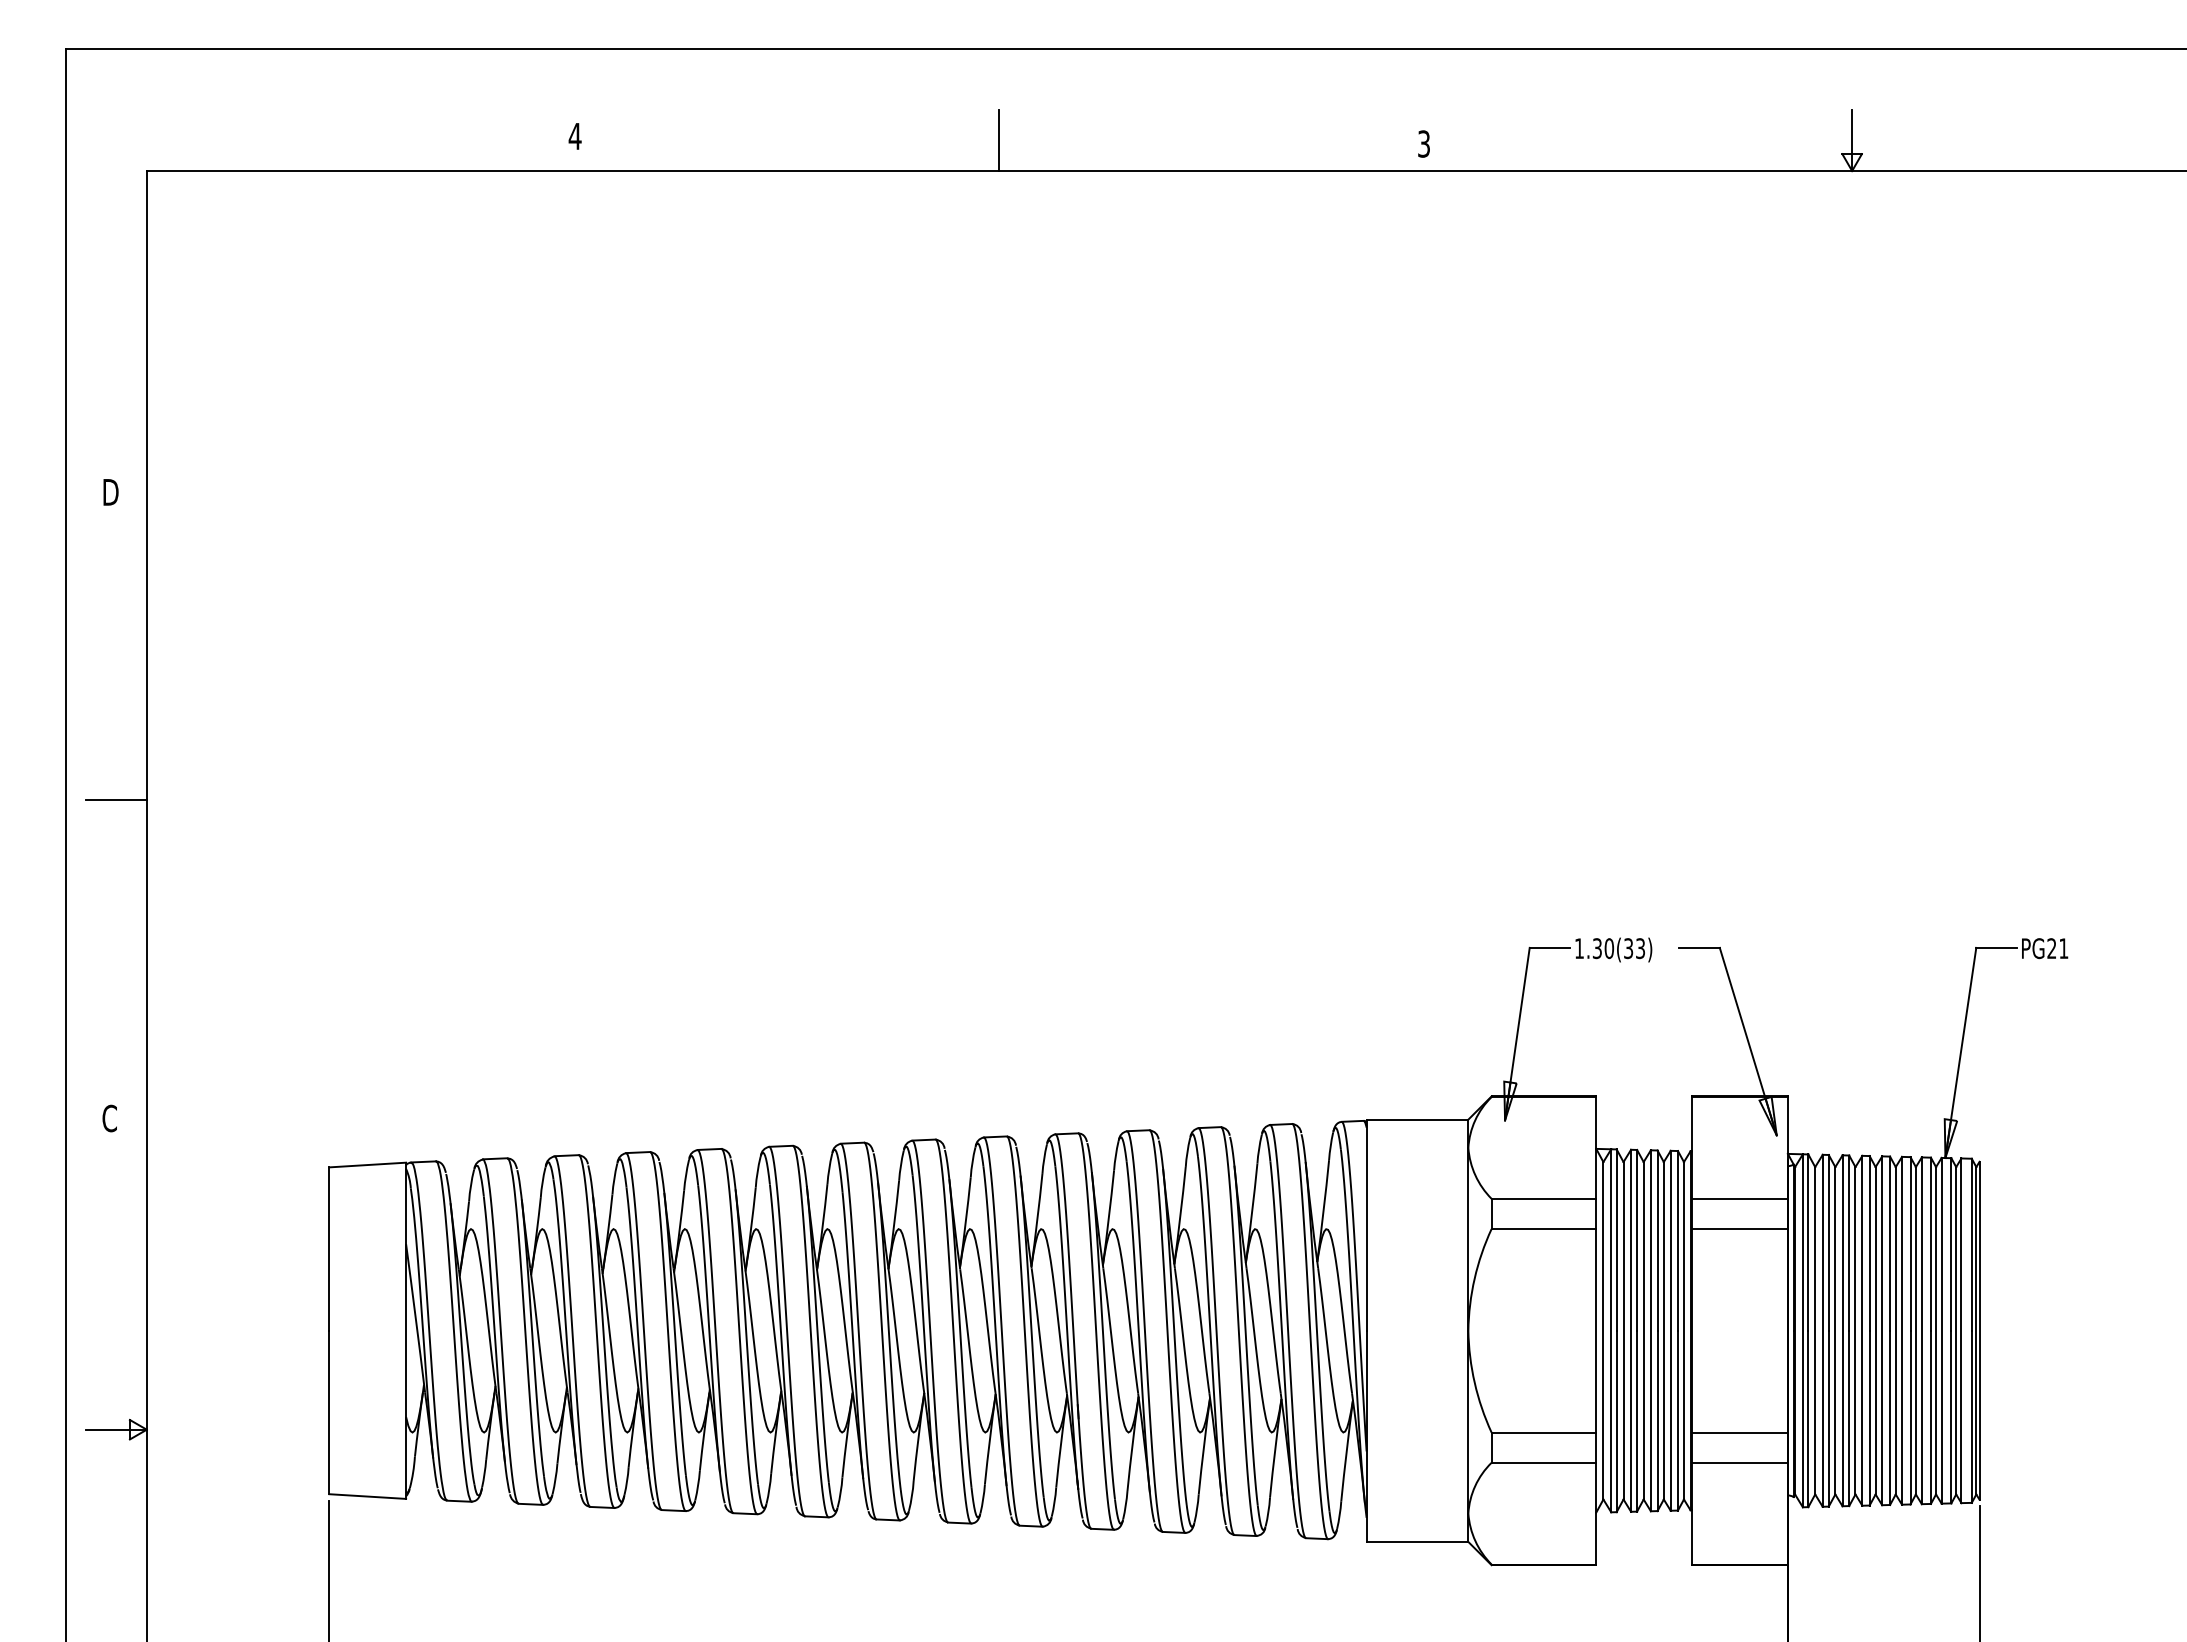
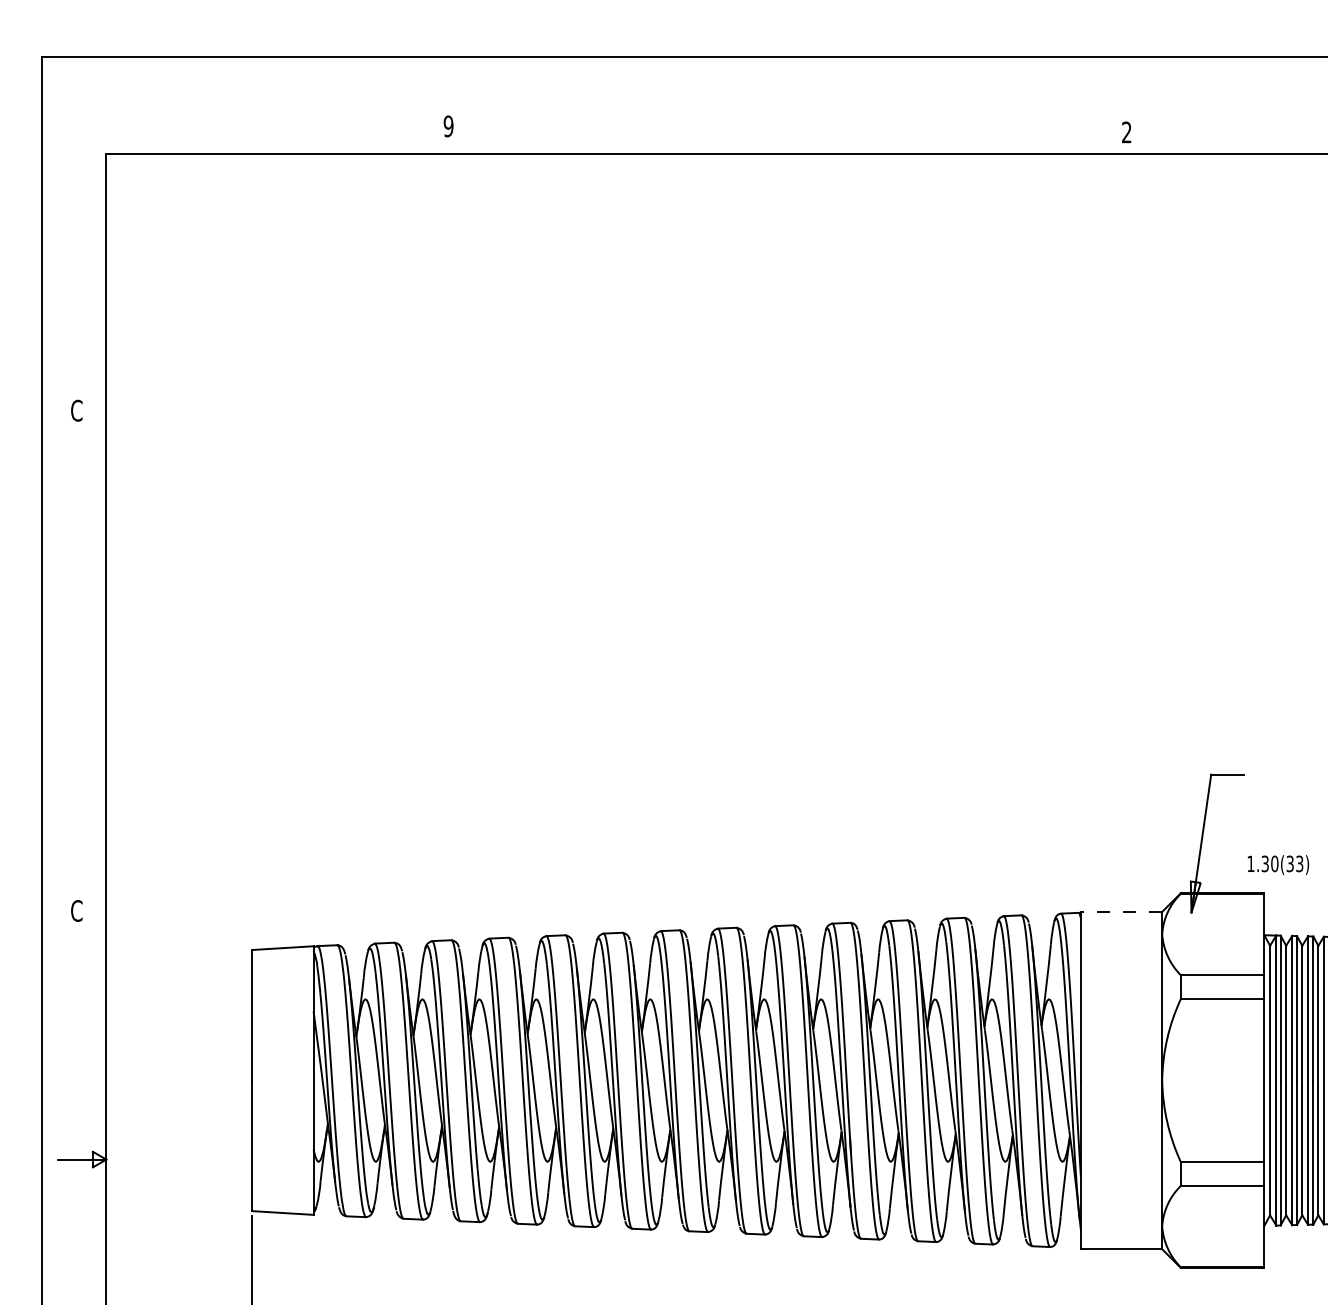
text: (574, 136) -> (448, 126), 4 -> 9
line: (999, 140) -> (787, 129), removed
text: (1423, 143) -> (1126, 132), 3 -> 2
text: (110, 492) -> (77, 410), D -> C
line: (115, 800) -> (81, 656), removed
text: (1613, 949) -> (1278, 864), moved
line: (1417, 1119) -> (1121, 911), solid -> dashed

